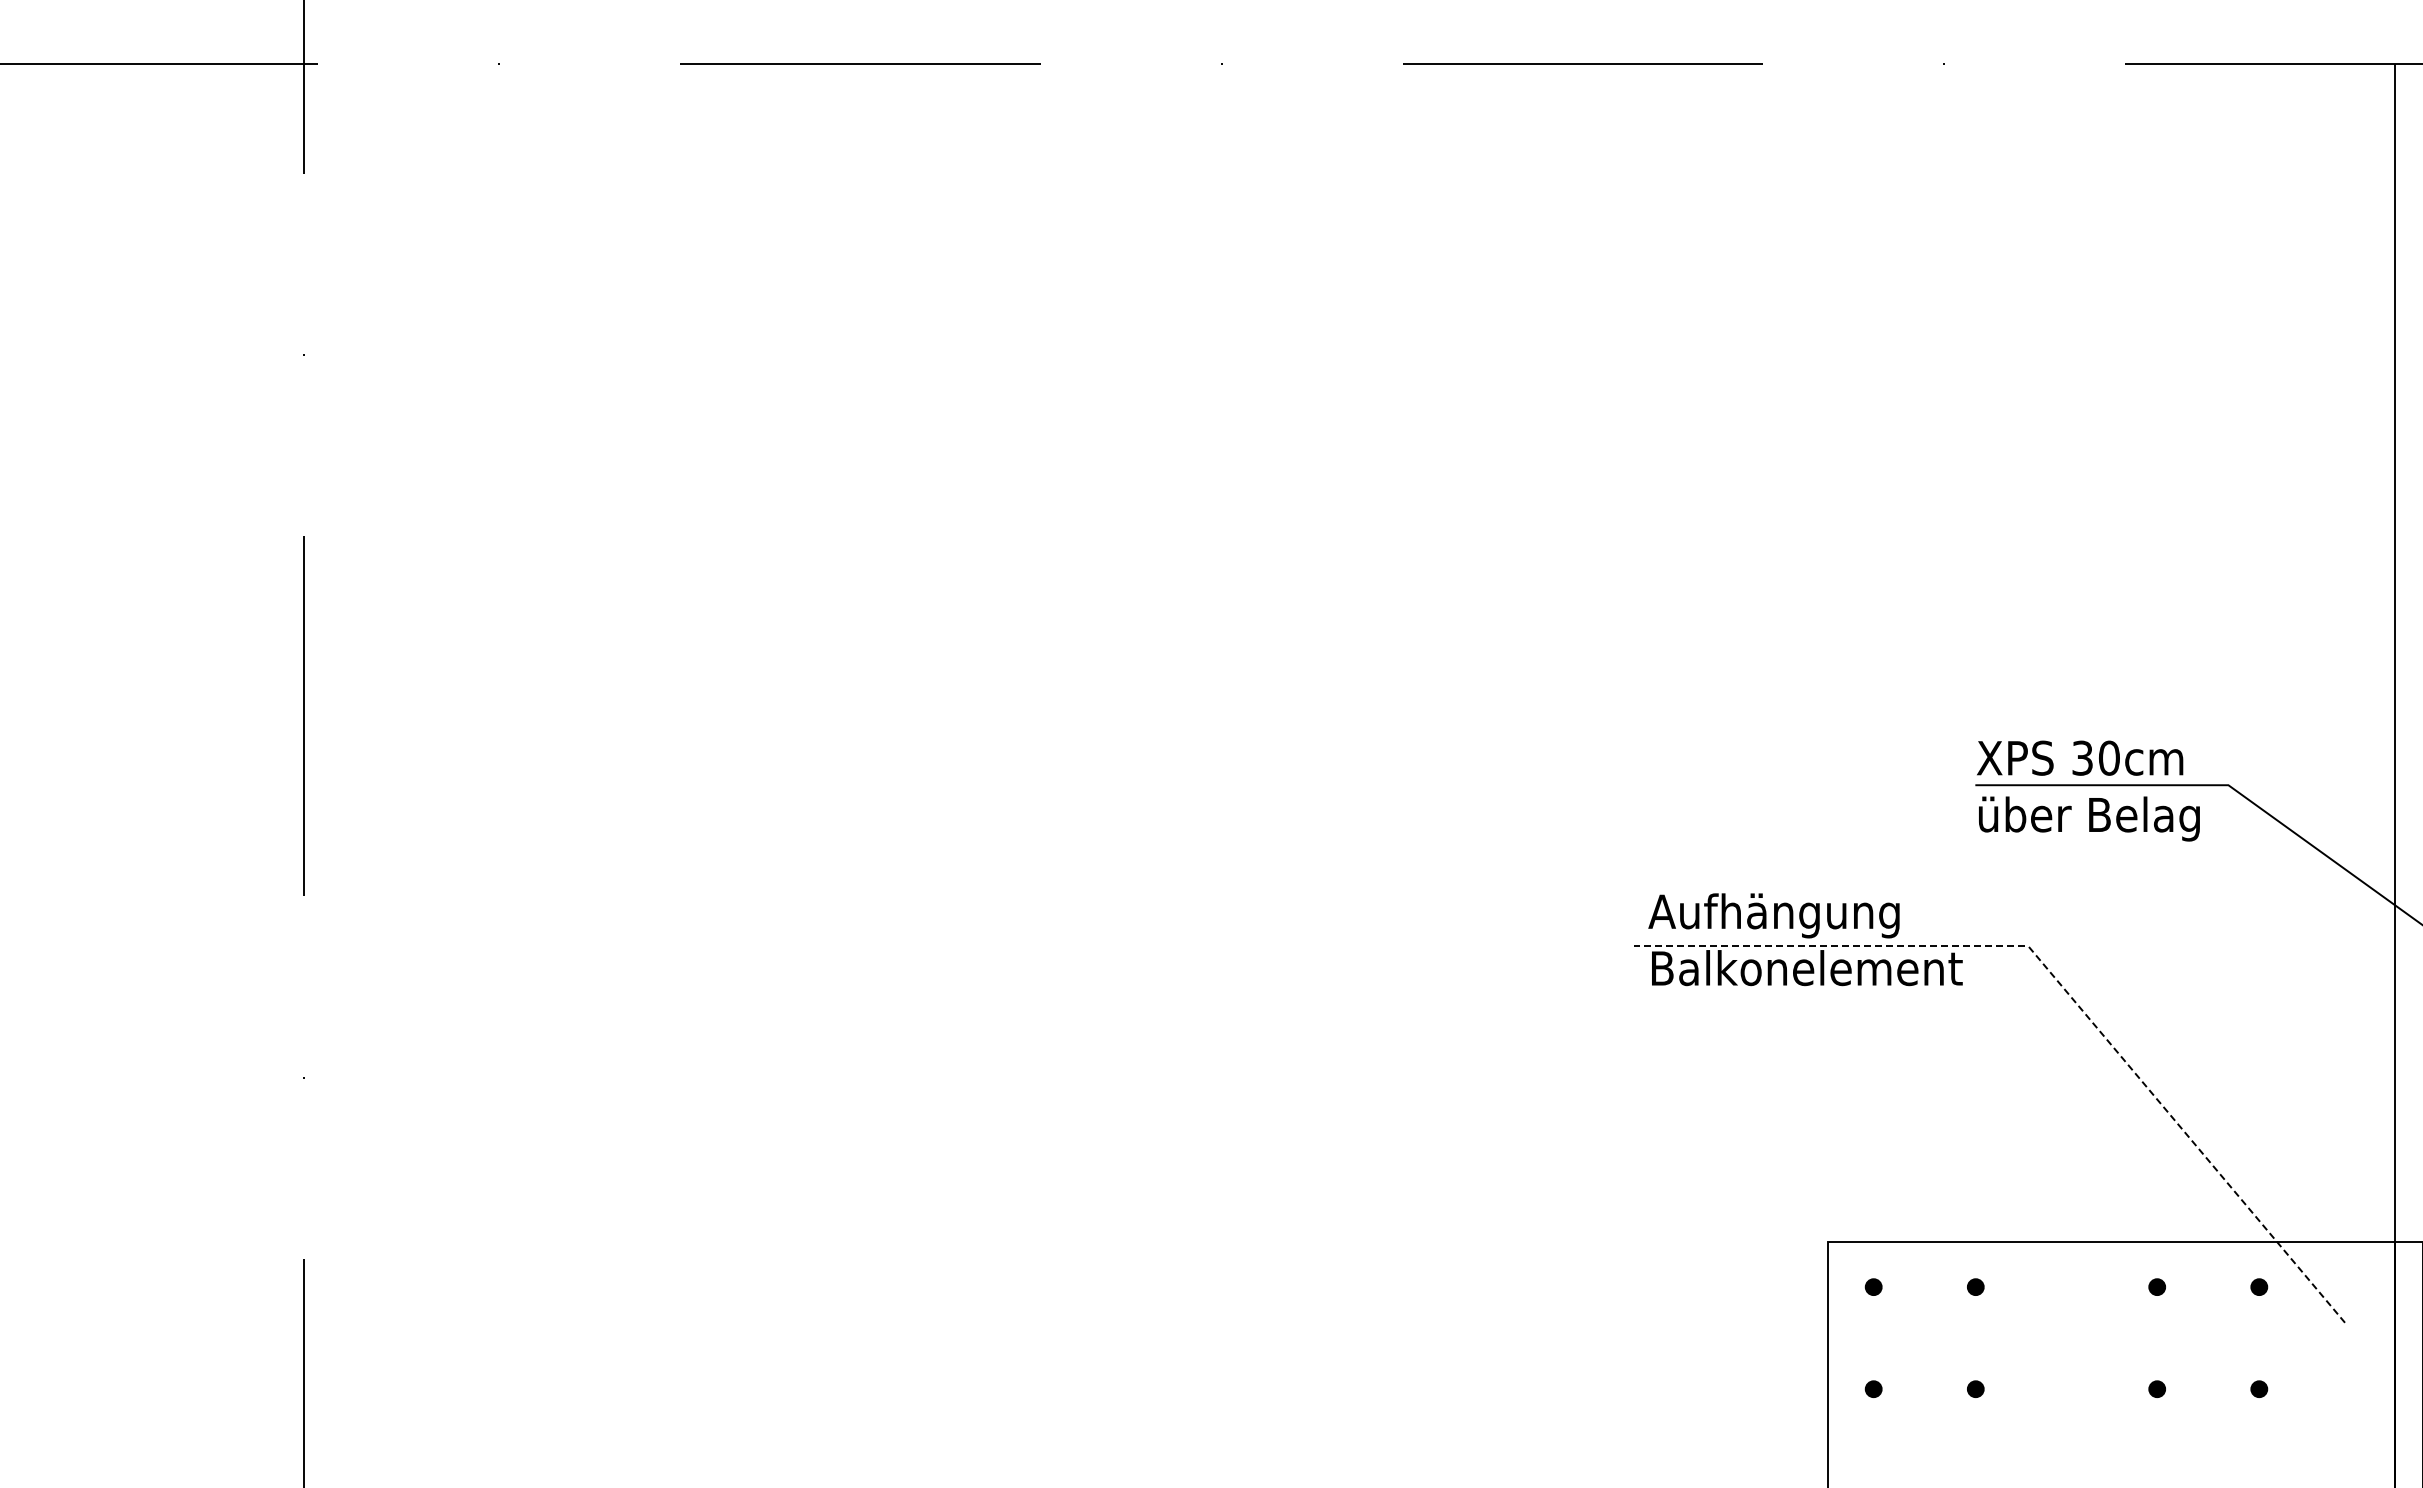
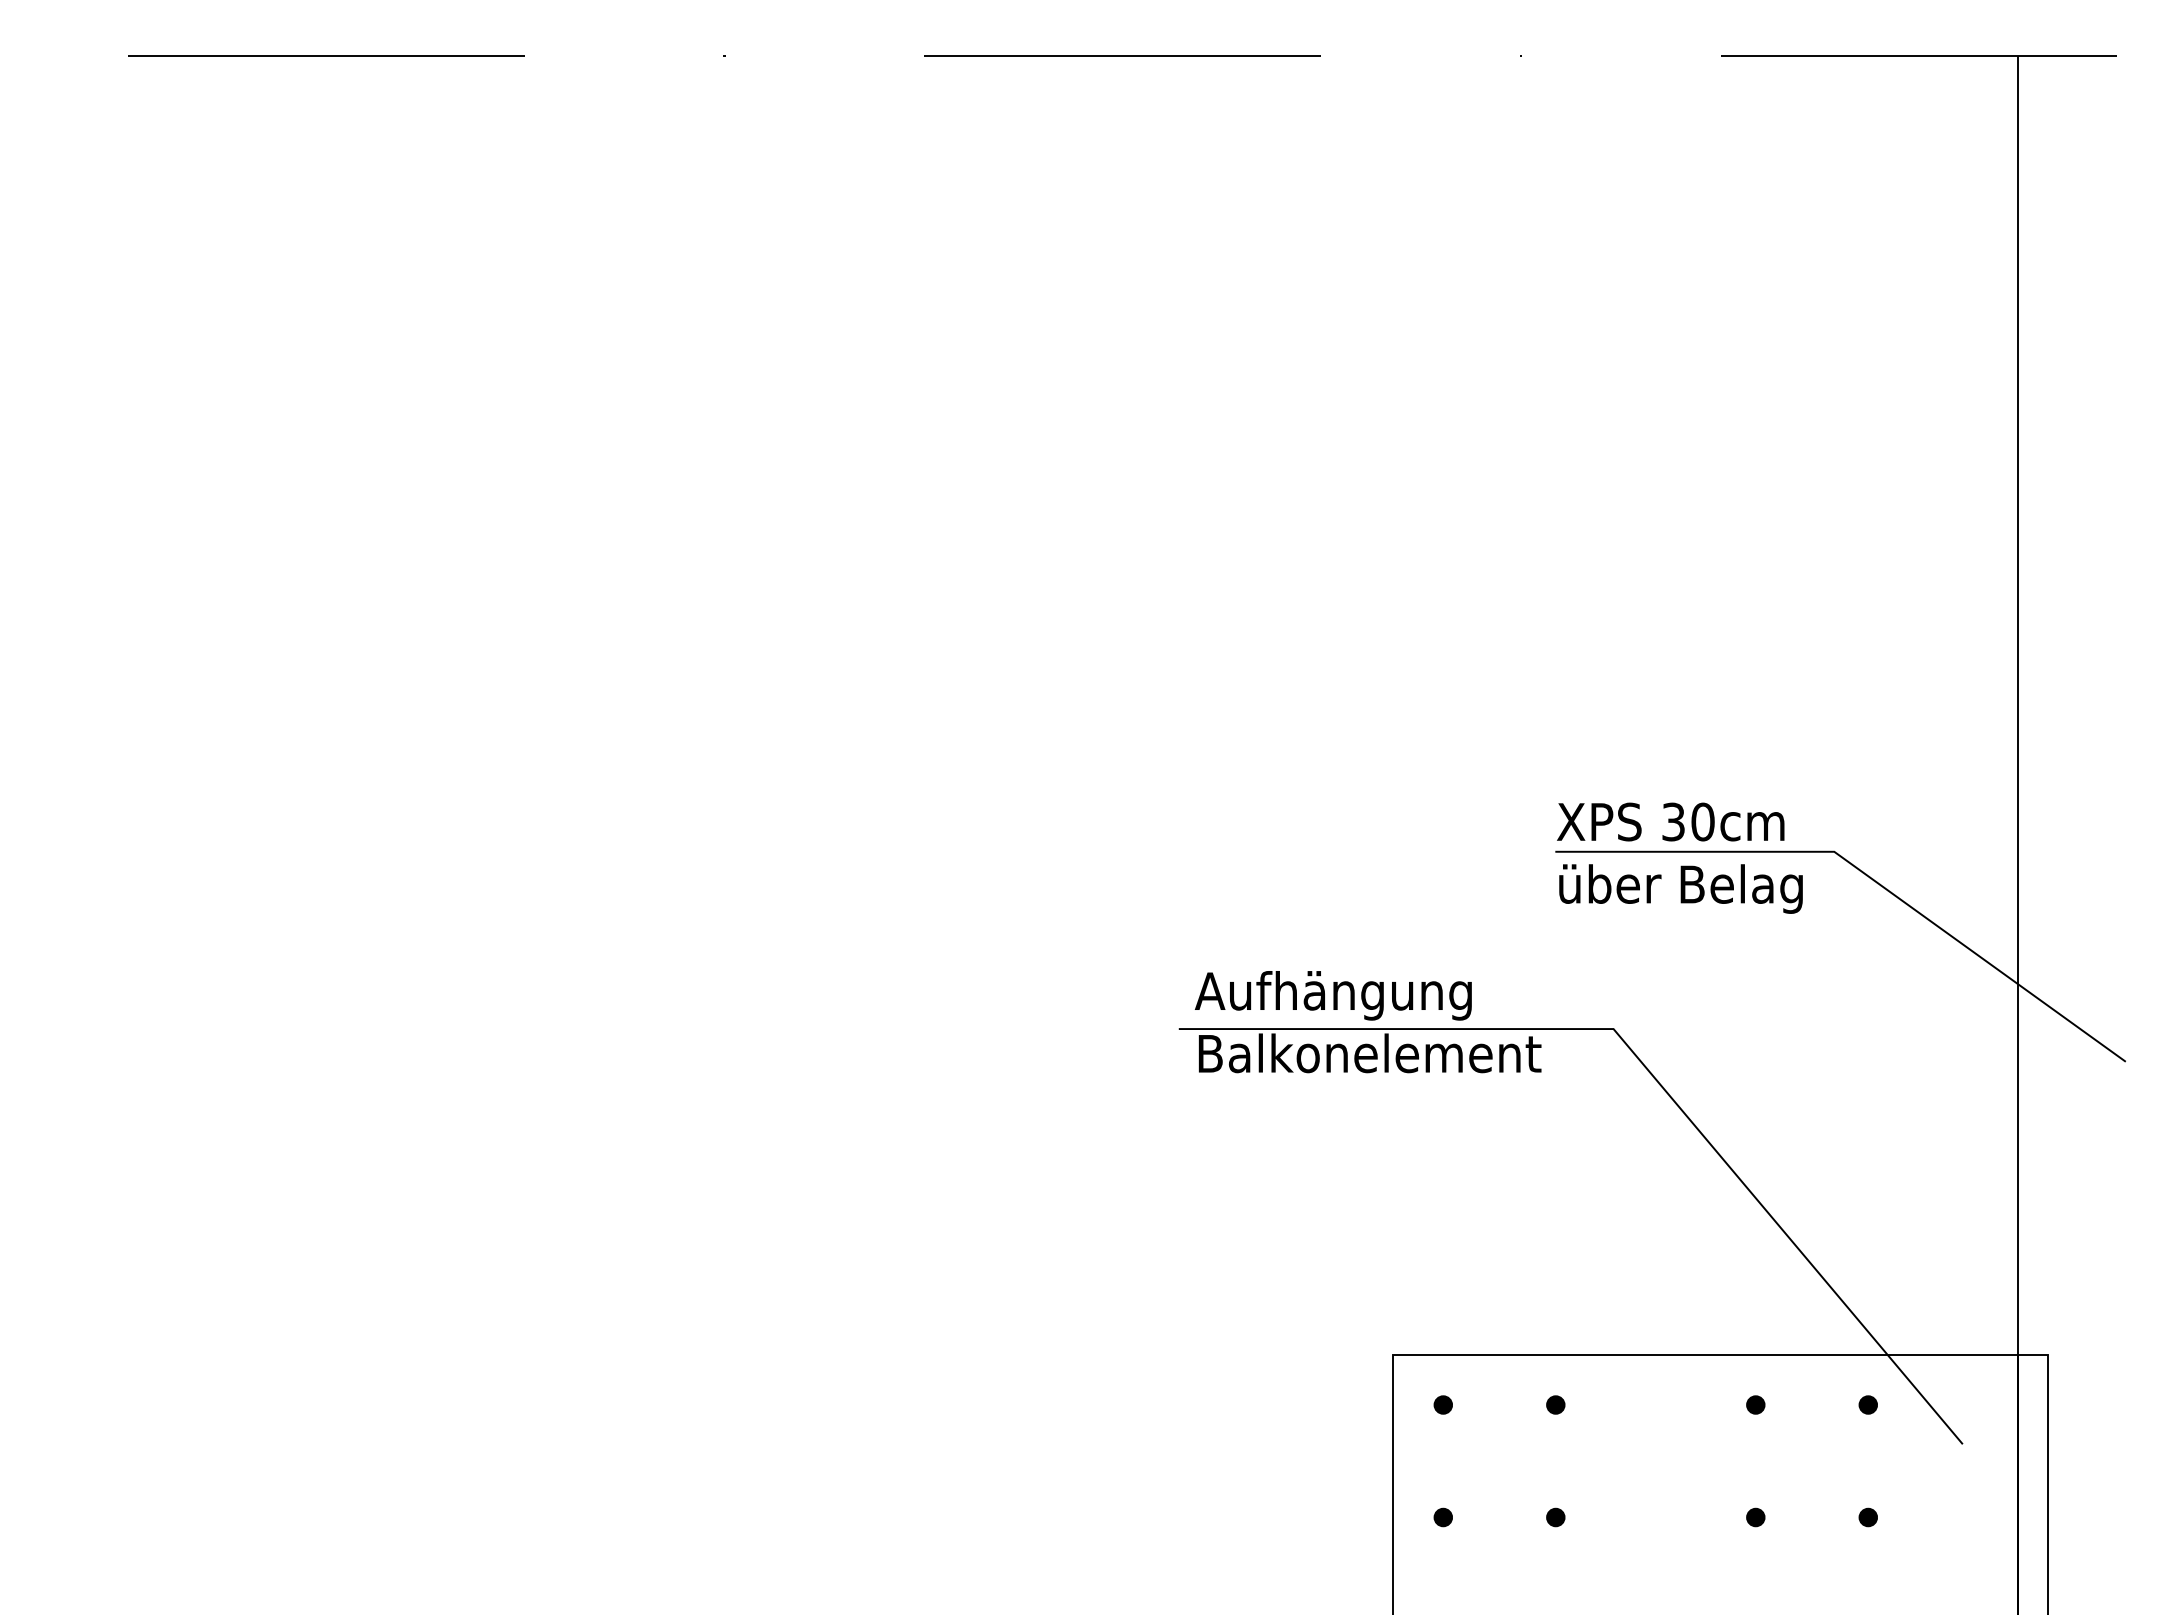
line: (2059, 982) -> (1648, 1069), dashed -> solid

